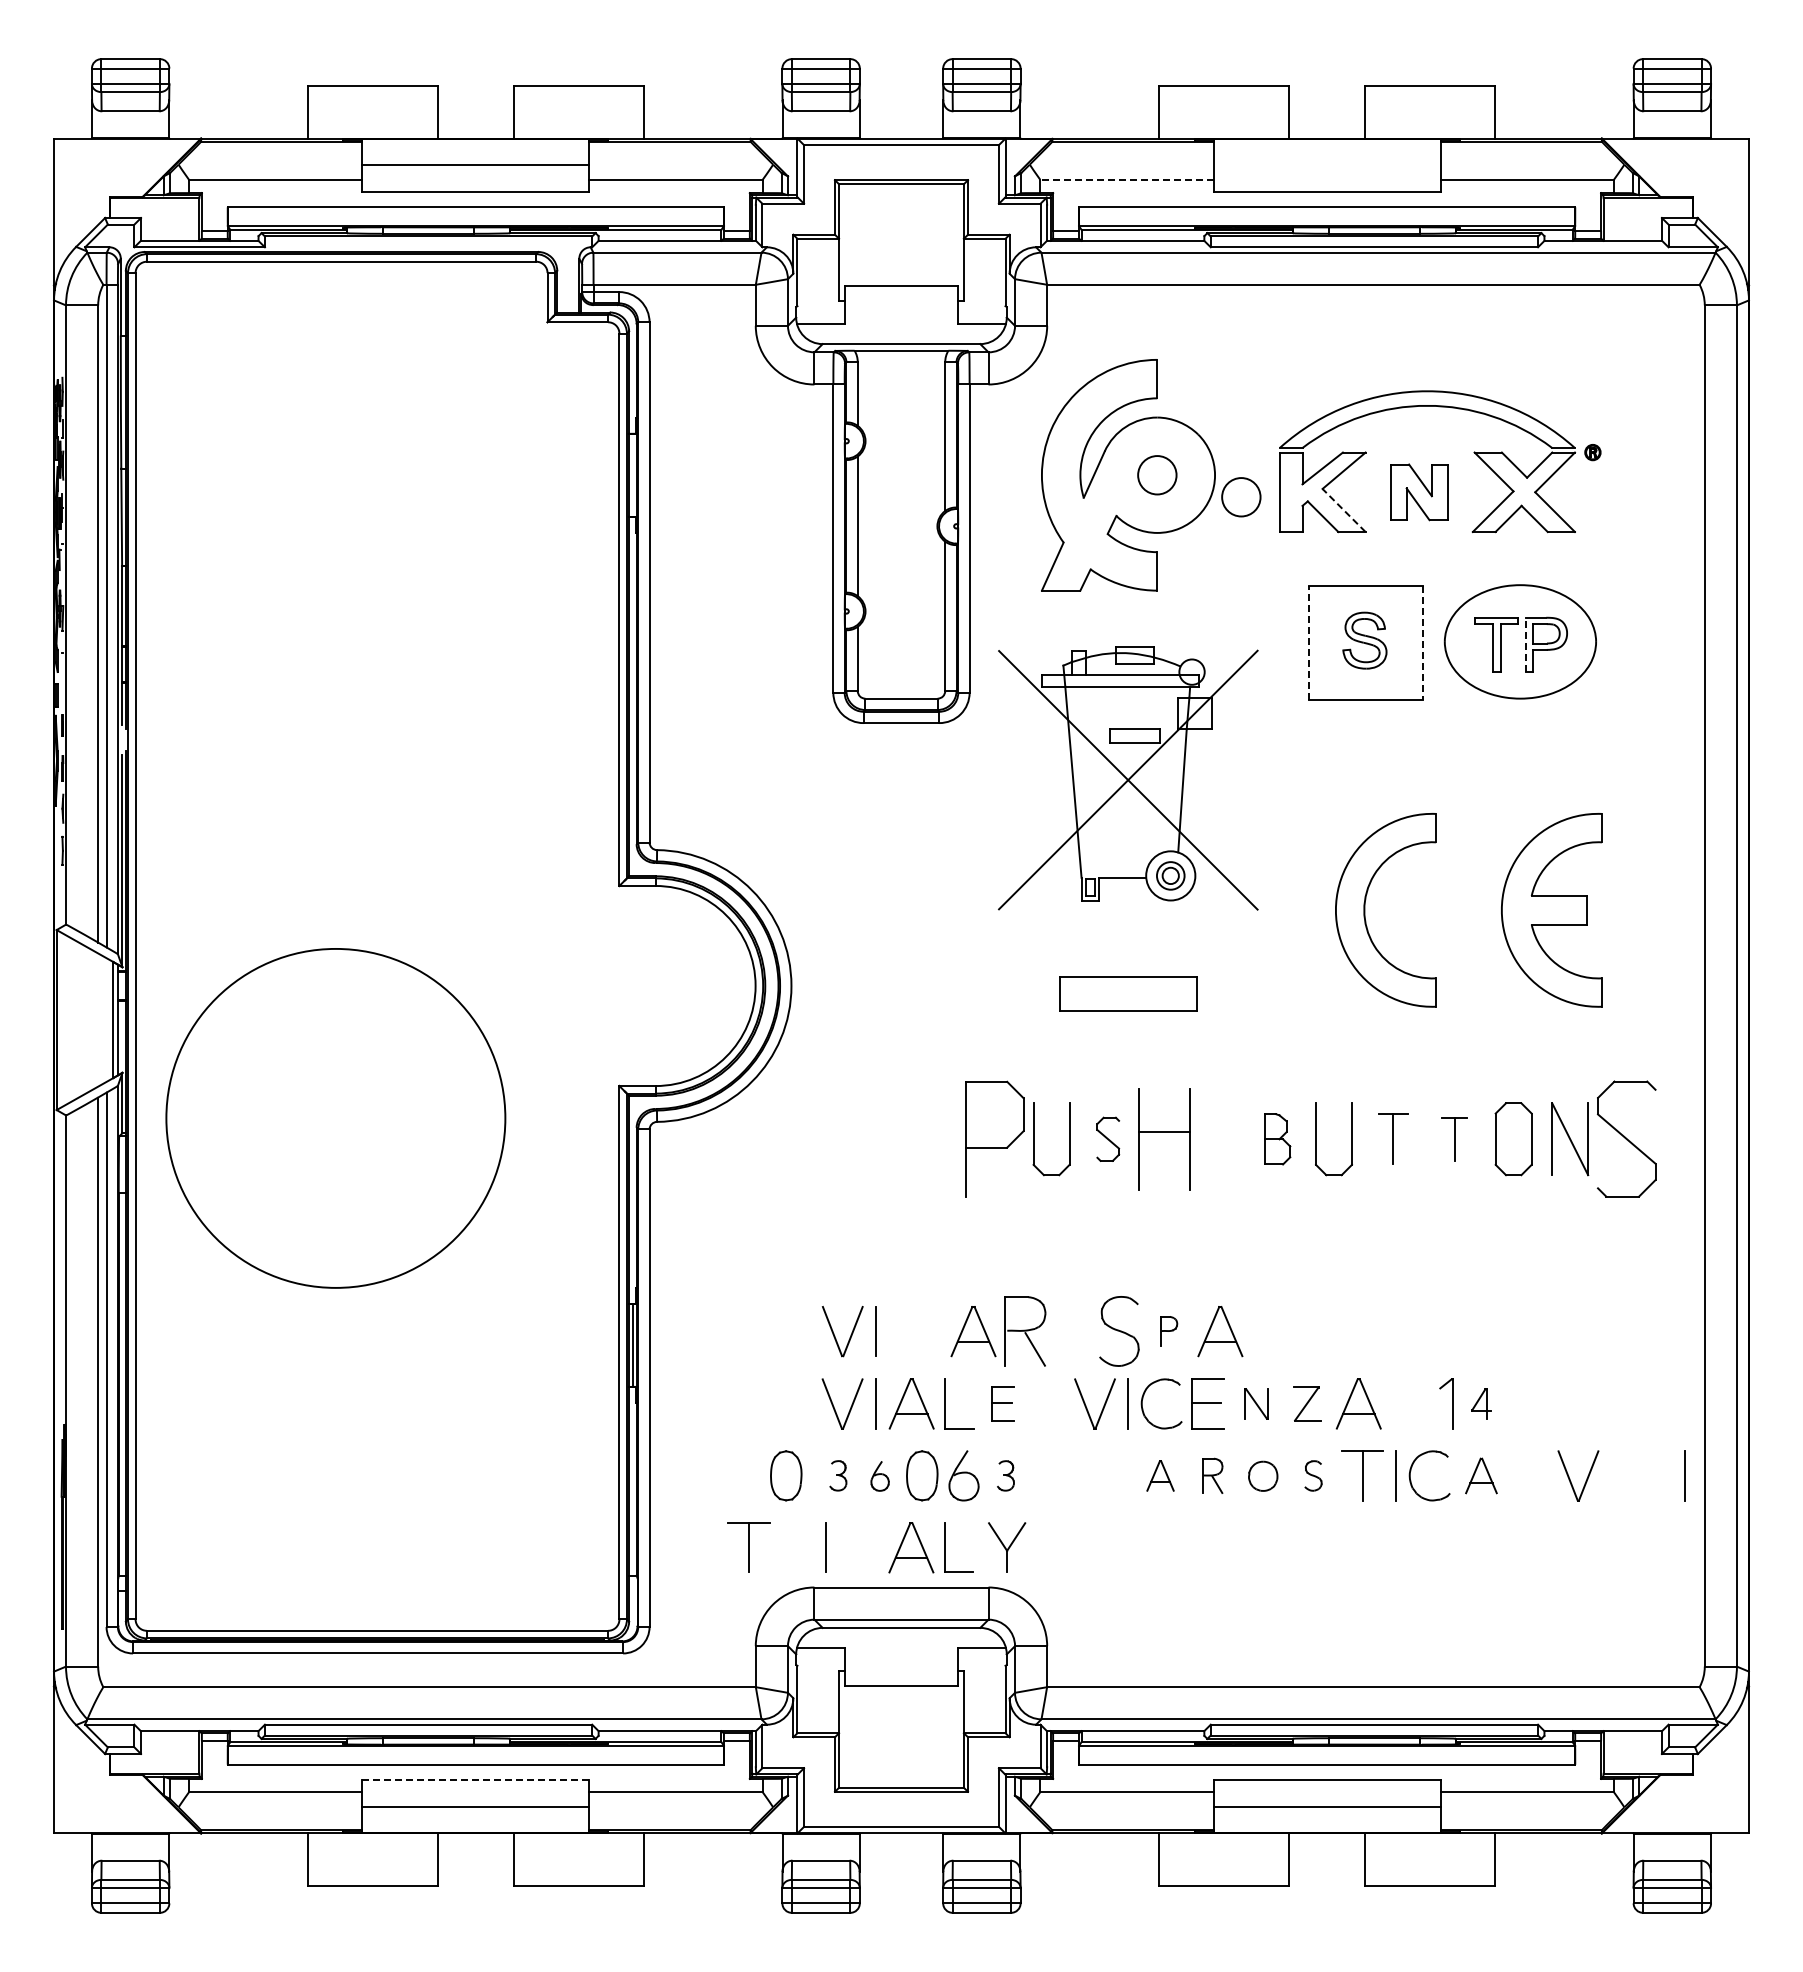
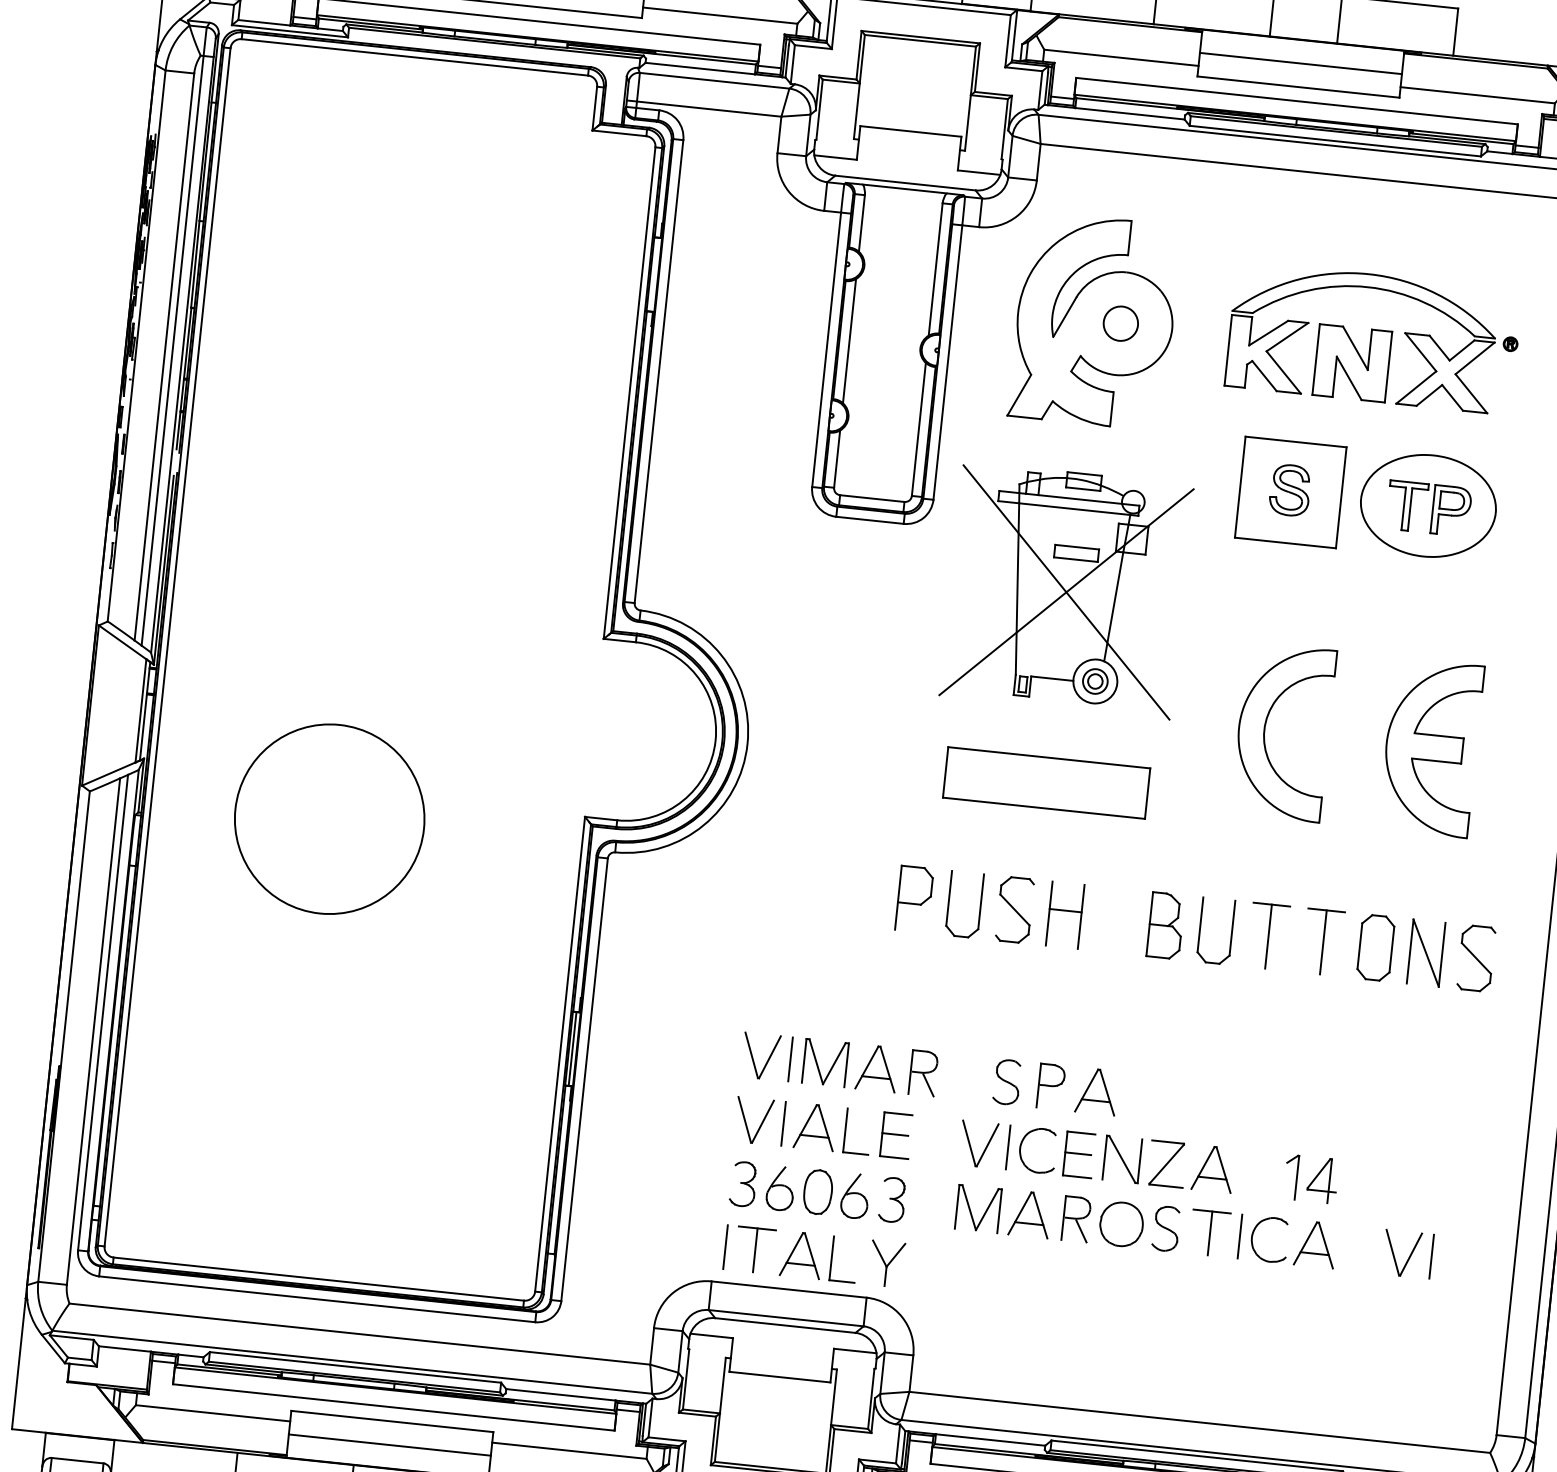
line: (1326, 165) -> (1300, 63), added
line: (1126, 179) -> (1121, 57), dashed -> solid
part: (1419, 492) -> (1352, 363), size x1.43
circle: (1241, 497) -> (1193, 351), removed
line: (1343, 510) -> (1283, 372), dashed -> solid
line: (1309, 643) -> (1240, 487), dashed -> solid
line: (1422, 643) -> (1341, 498), dashed -> solid
line: (1525, 644) -> (1432, 508), dashed -> solid
part: (1128, 994) -> (1046, 783), size x1.67
circle: (335, 1118) -> (329, 819), size x0.62
part: (995, 1138) -> (914, 898), size x0.62
part: (1164, 1138) -> (1065, 914), size x0.71
part: (1393, 1138) -> (1269, 936), size x1.43
part: (1454, 1138) -> (1323, 941), size x1.67
part: (1108, 1139) -> (1015, 910), size x1.67
part: (1277, 1139) -> (1165, 926), size x1.43
part: (1626, 1139) -> (1476, 958), size x0.62
part: (1025, 1331) -> (923, 1073), size x0.71
part: (1119, 1331) -> (1007, 1082), size x0.71
part: (1168, 1331) -> (1050, 1086), size x1.67
part: (922, 1334) -> (831, 1066), added
part: (1002, 1403) -> (896, 1135), size x1.43
part: (1256, 1403) -> (1122, 1159), size x1.67
part: (1307, 1403) -> (1167, 1163), size x1.43
part: (1481, 1403) -> (1322, 1180), size x1.67
part: (786, 1475) -> (697, 1179), removed
part: (838, 1475) -> (743, 1184), size x1.67
part: (1005, 1475) -> (892, 1199), size x1.67
part: (1160, 1475) -> (1030, 1214), size x1.67
part: (1212, 1475) -> (1076, 1218), size x1.43
part: (1313, 1475) -> (1166, 1228), size x1.67
part: (1481, 1475) -> (1315, 1244), size x1.43
line: (1684, 1475) -> (1431, 1256), moved
part: (879, 1476) -> (779, 1188), size x1.67
part: (1262, 1476) -> (1120, 1224), size x1.67
part: (1109, 1479) -> (984, 1212), added
part: (748, 1547) -> (754, 1249), moved
line: (476, 1780) -> (392, 1421), dashed -> solid

